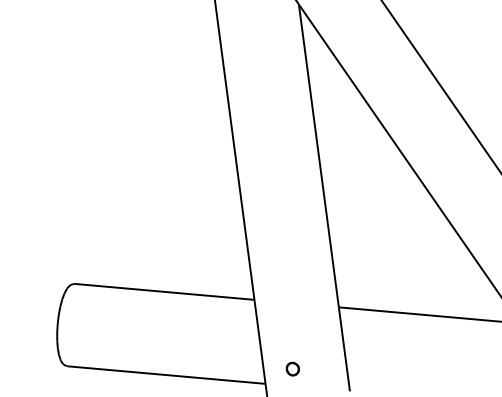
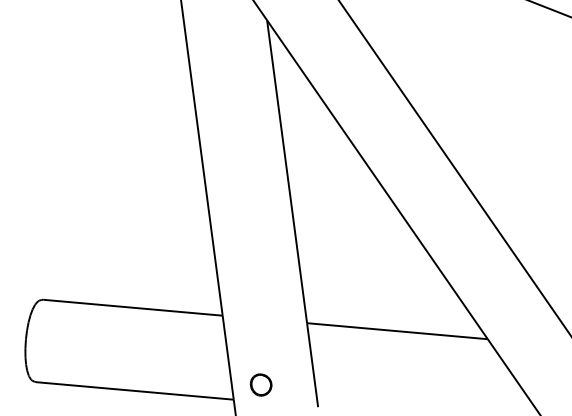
part: (292, 368) -> (260, 384), size x1.67

